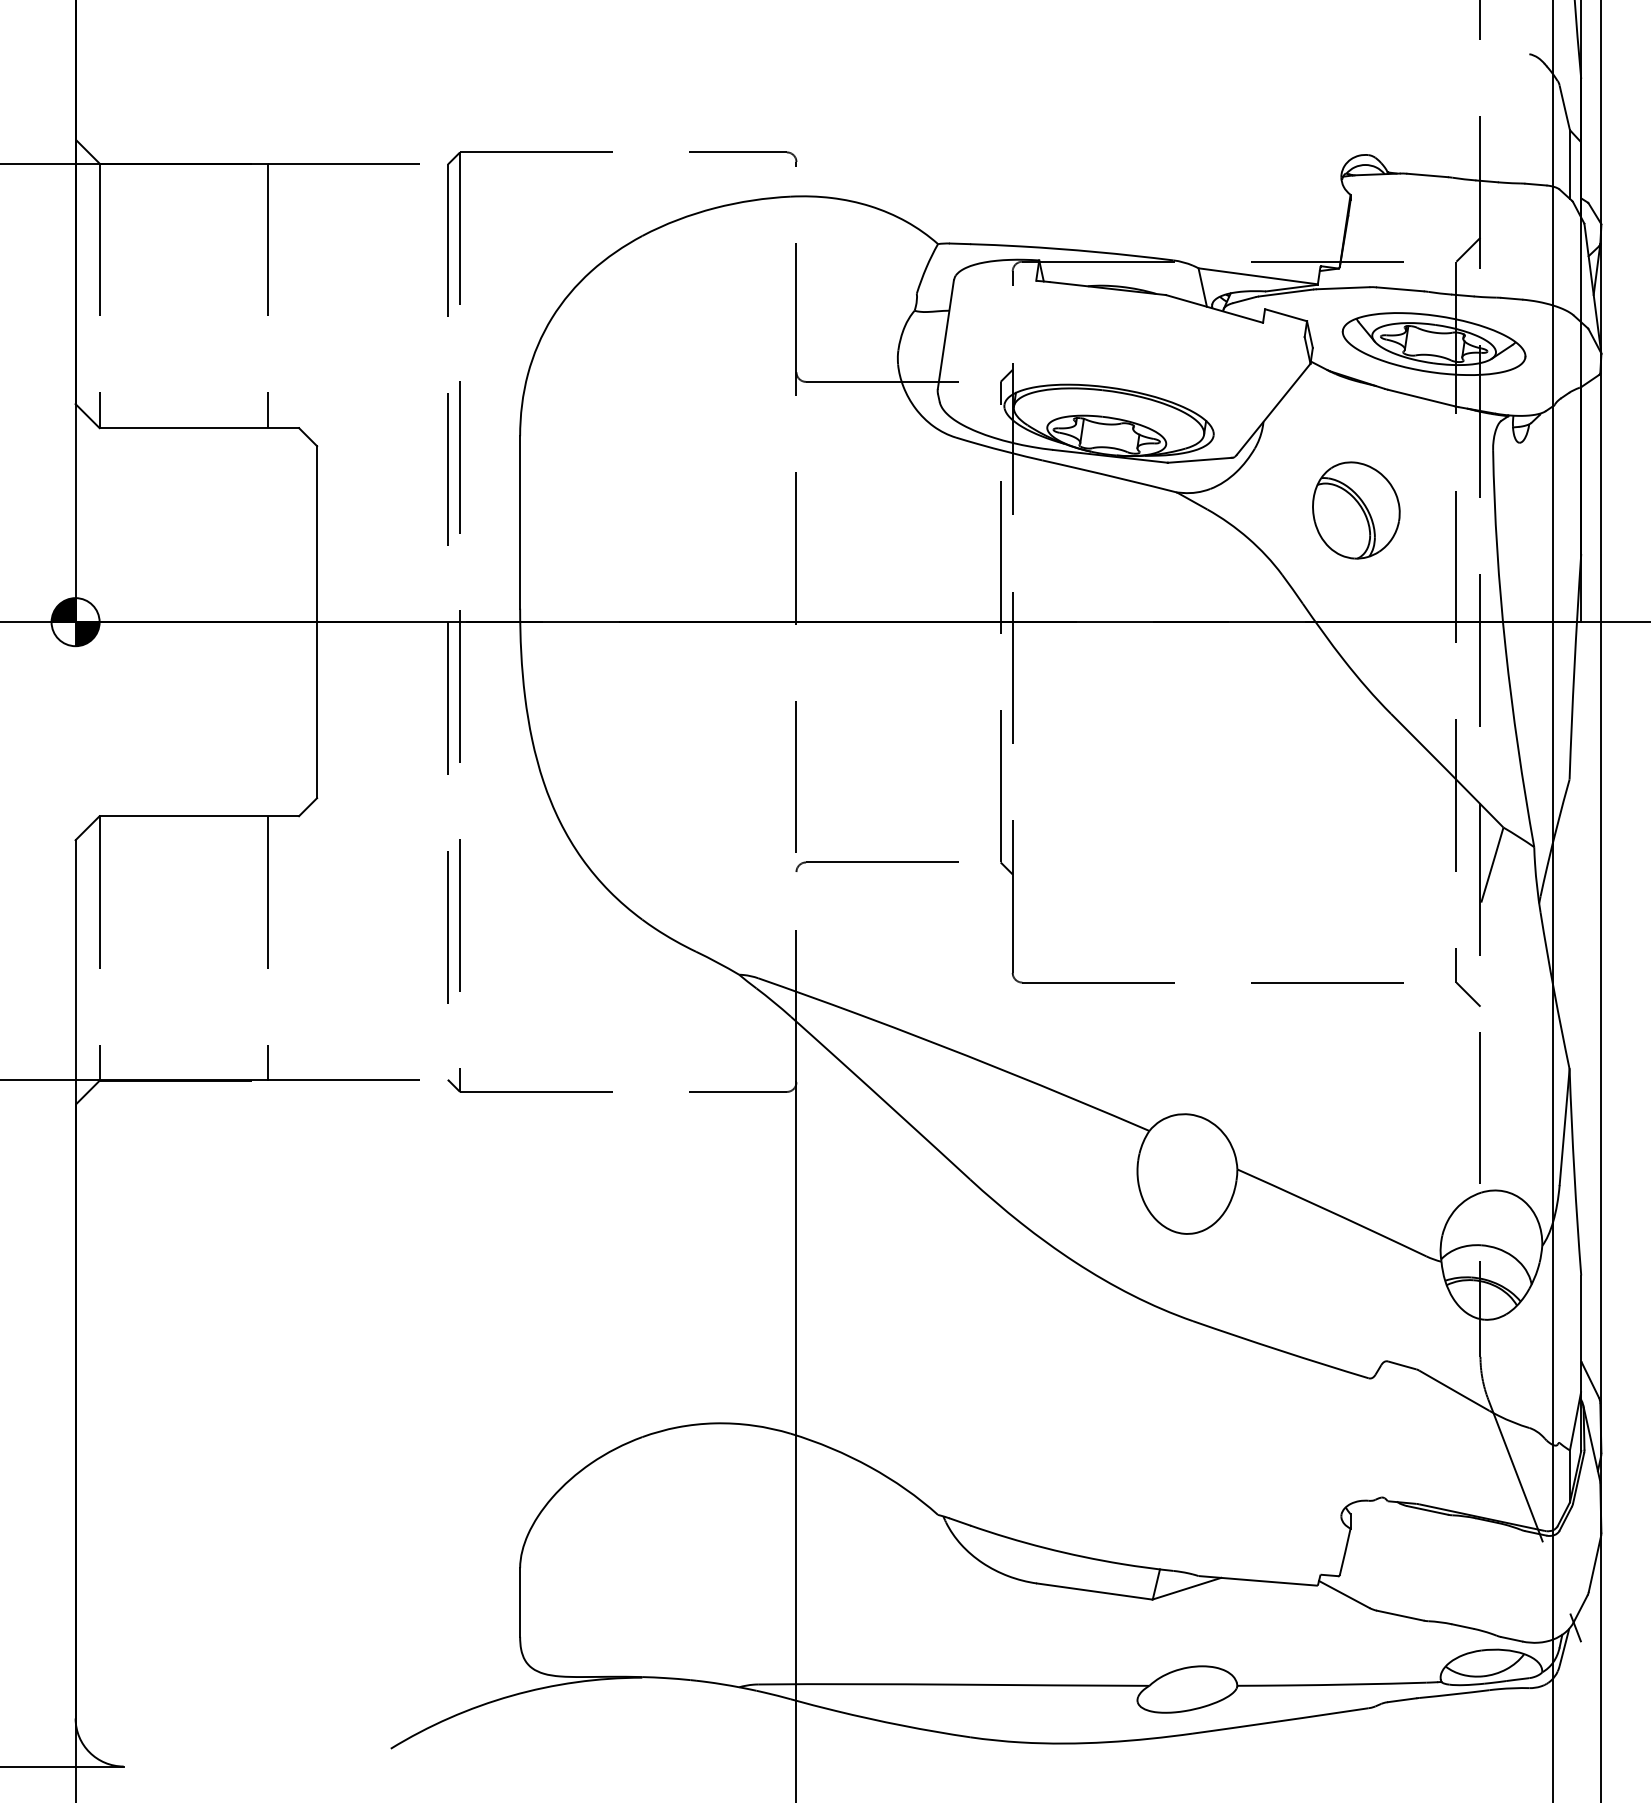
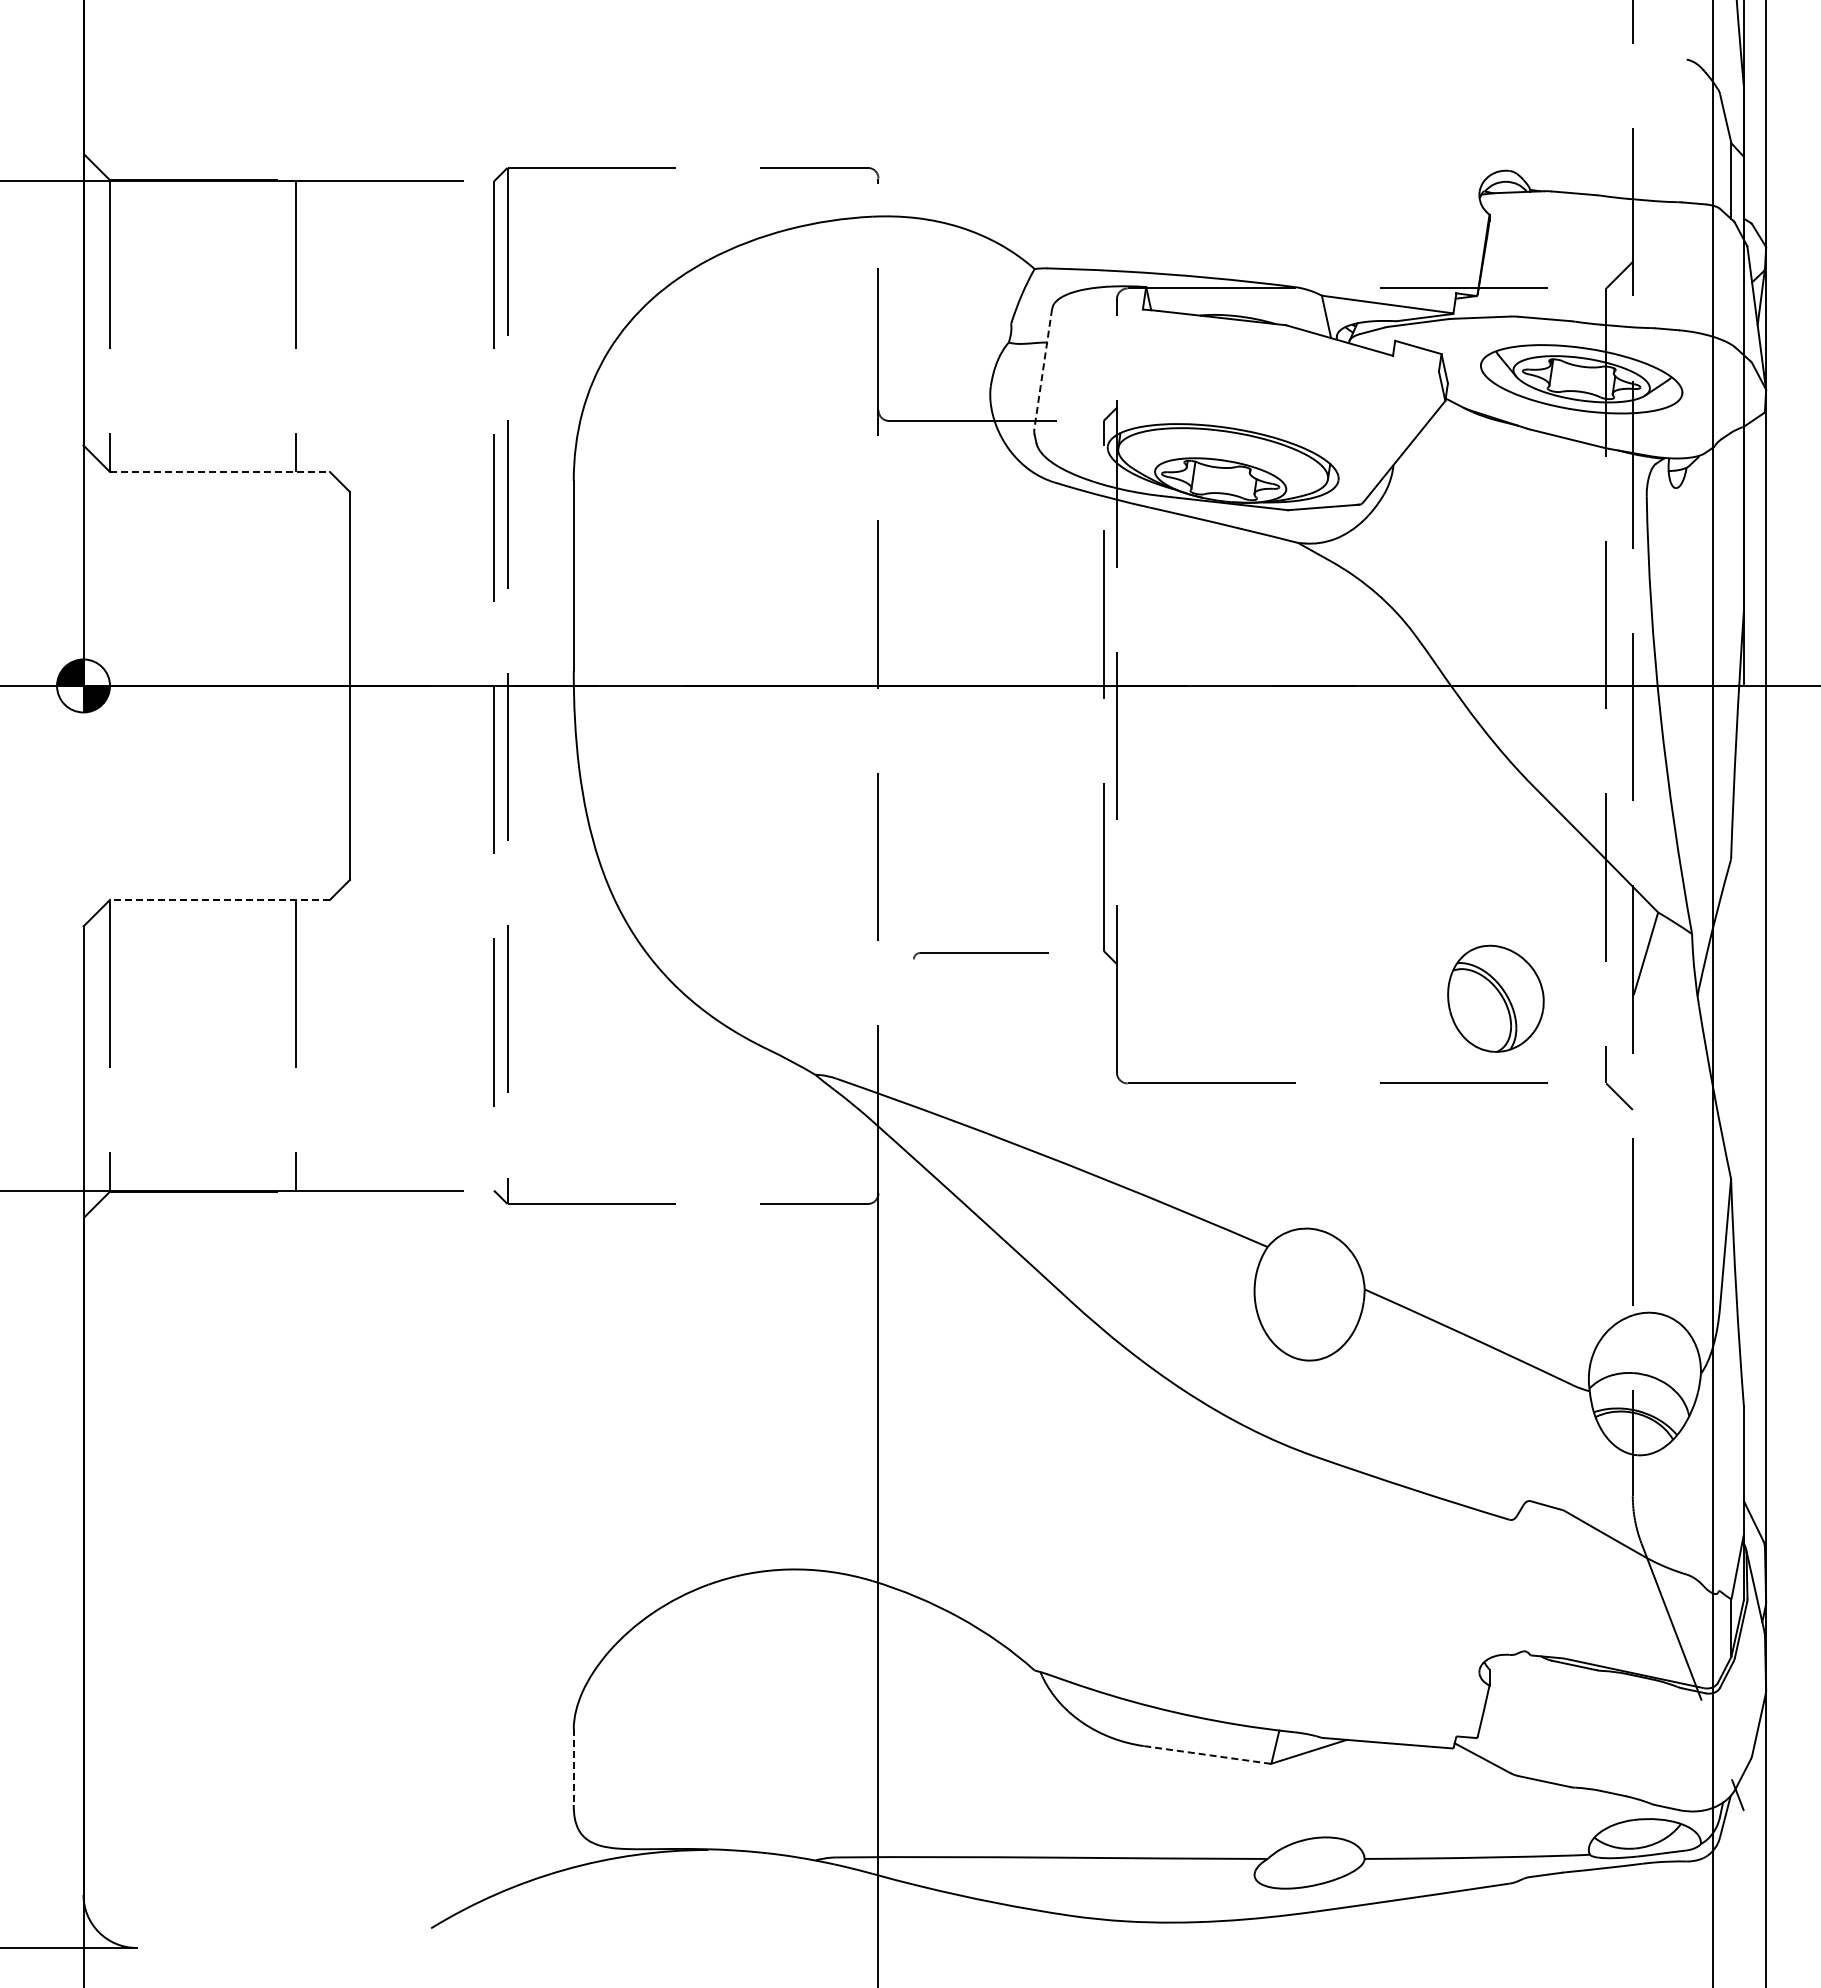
line: (946, 334) -> (1043, 368), solid -> dashed
line: (199, 427) -> (220, 471), solid -> dashed
part: (1355, 510) -> (1495, 998), moved
line: (199, 815) -> (220, 899), solid -> dashed
part: (876, 866) -> (966, 955), size x0.6
line: (1093, 1591) -> (1206, 1754), solid -> dashed
line: (519, 1602) -> (573, 1767), solid -> dashed

